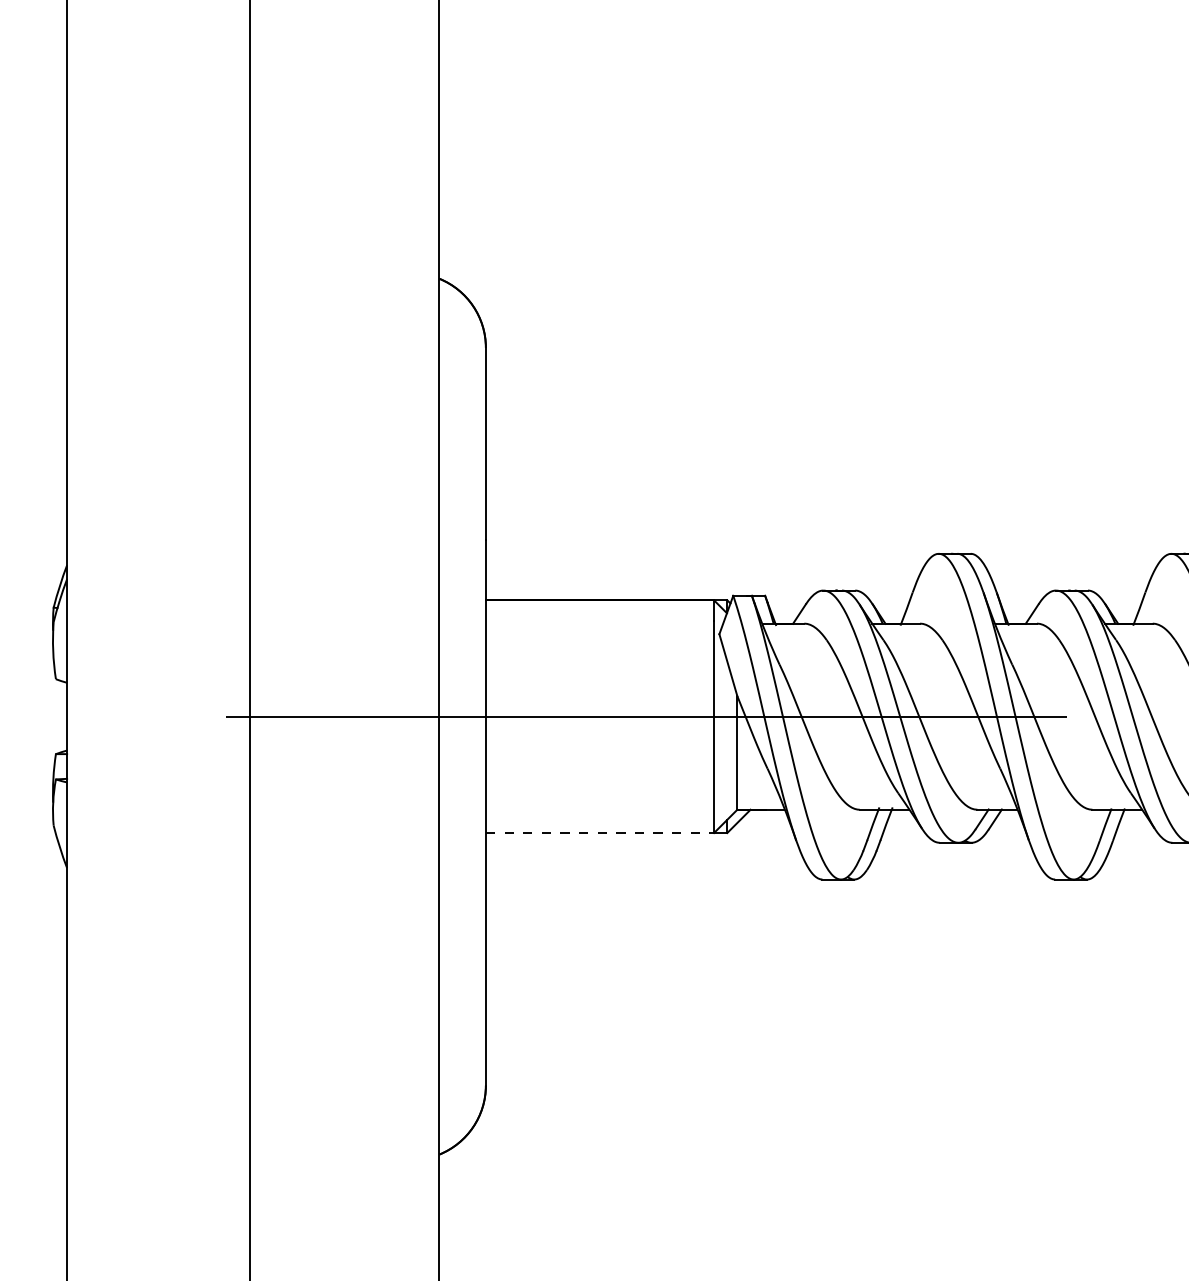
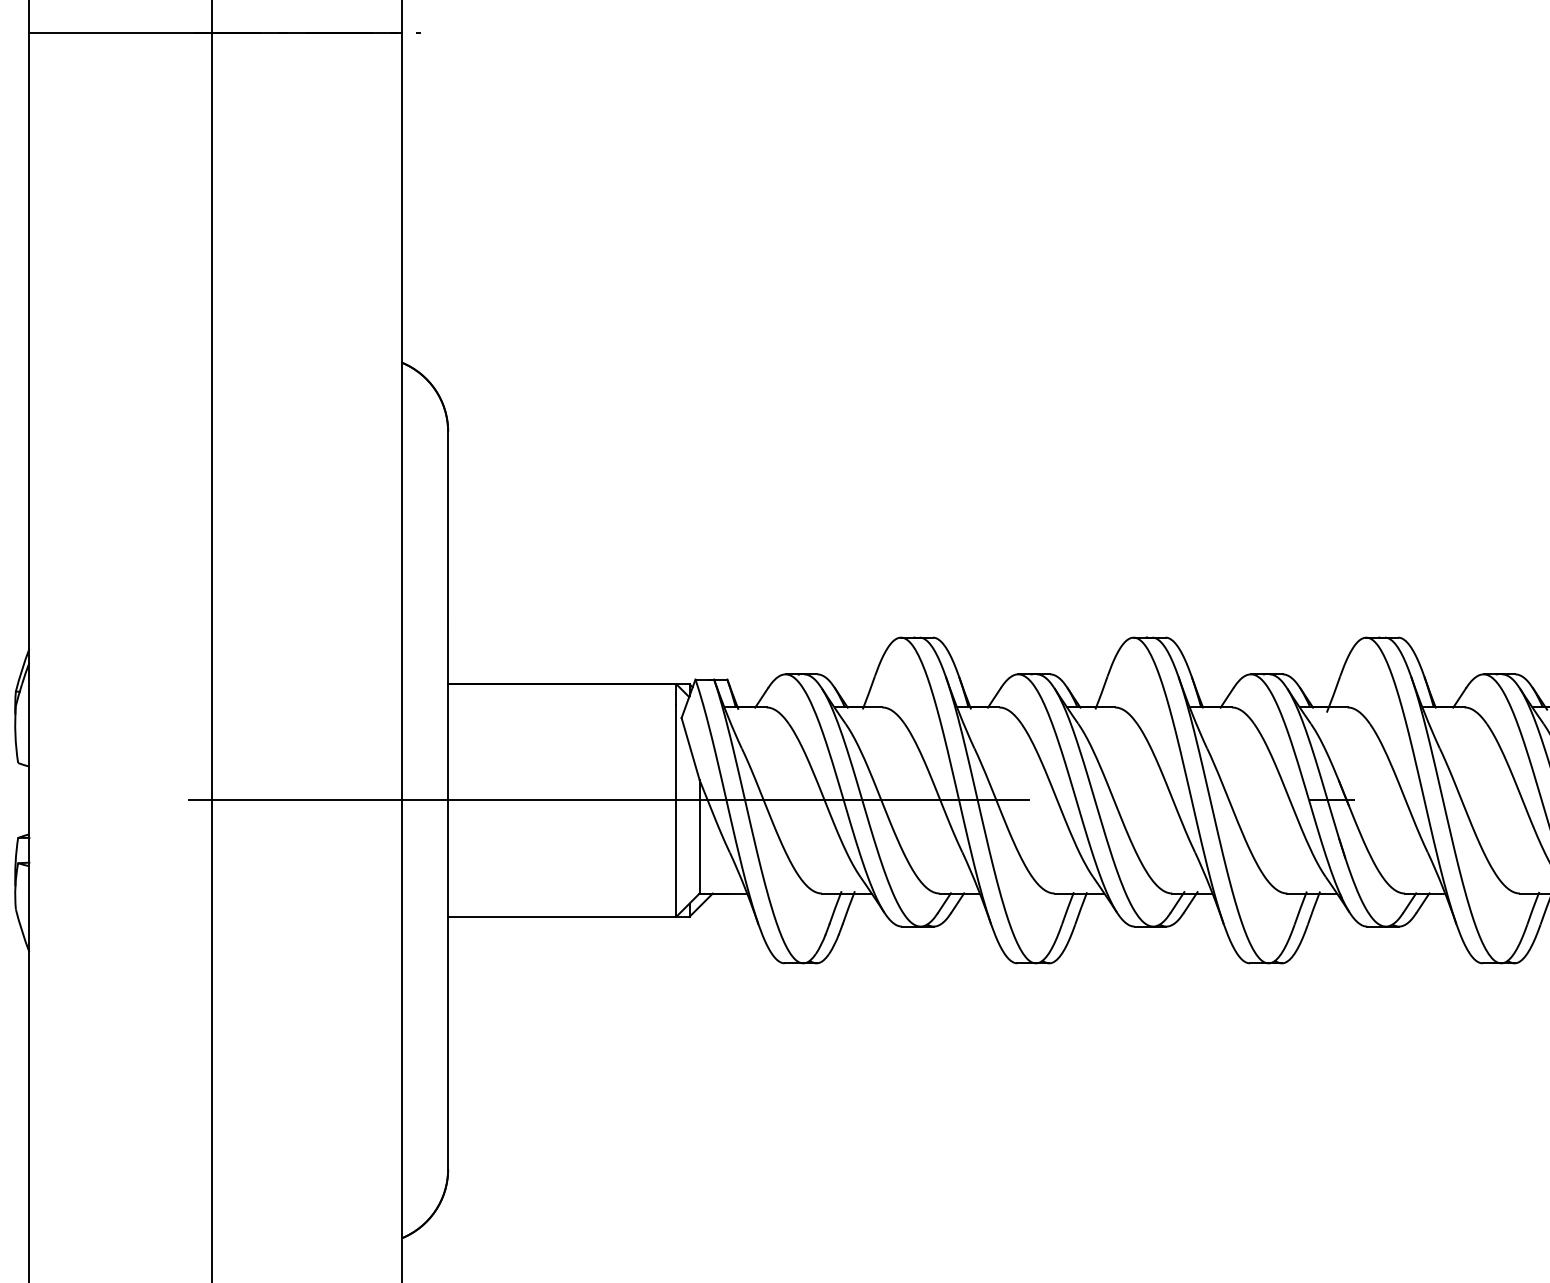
line: (600, 832) -> (562, 916), dashed -> solid

